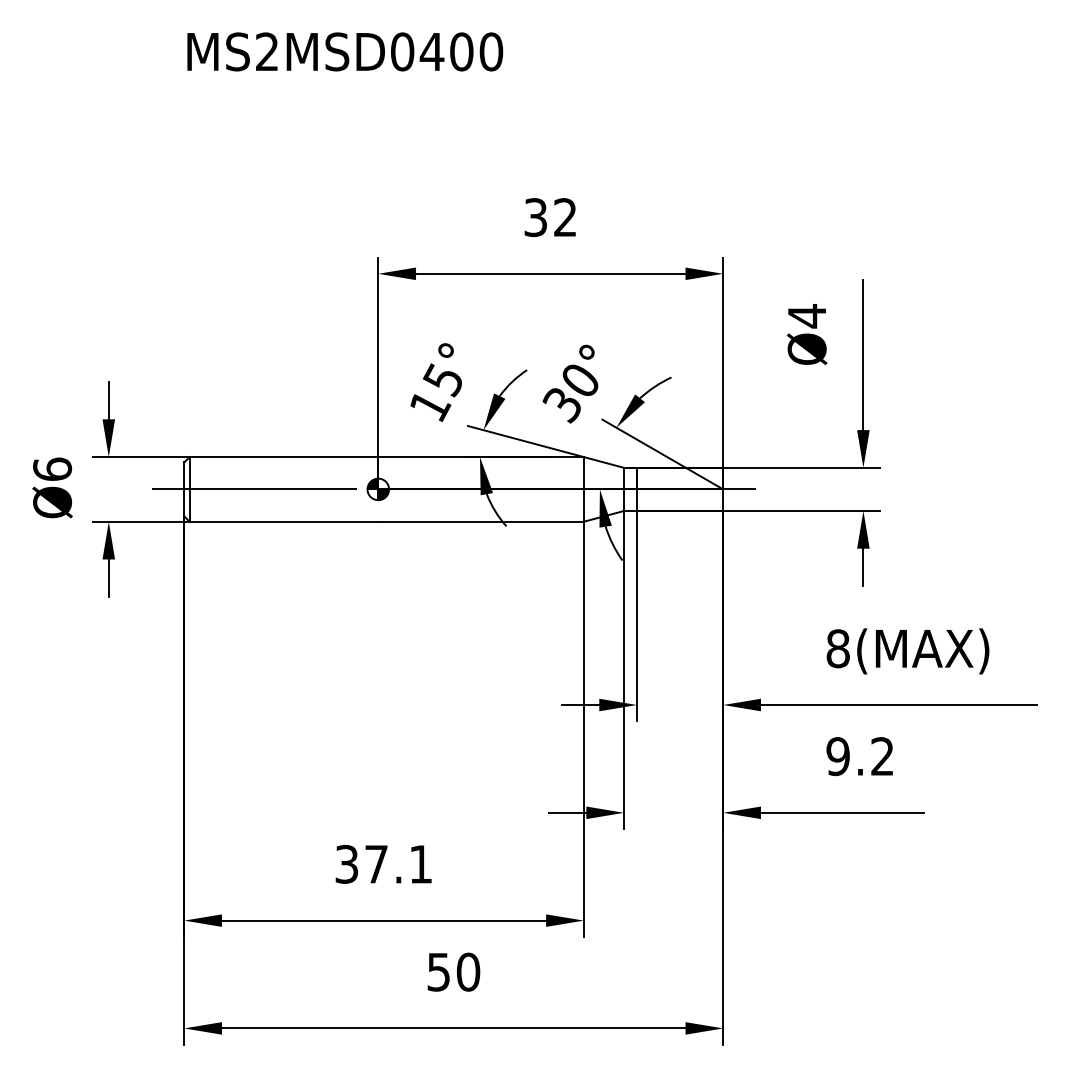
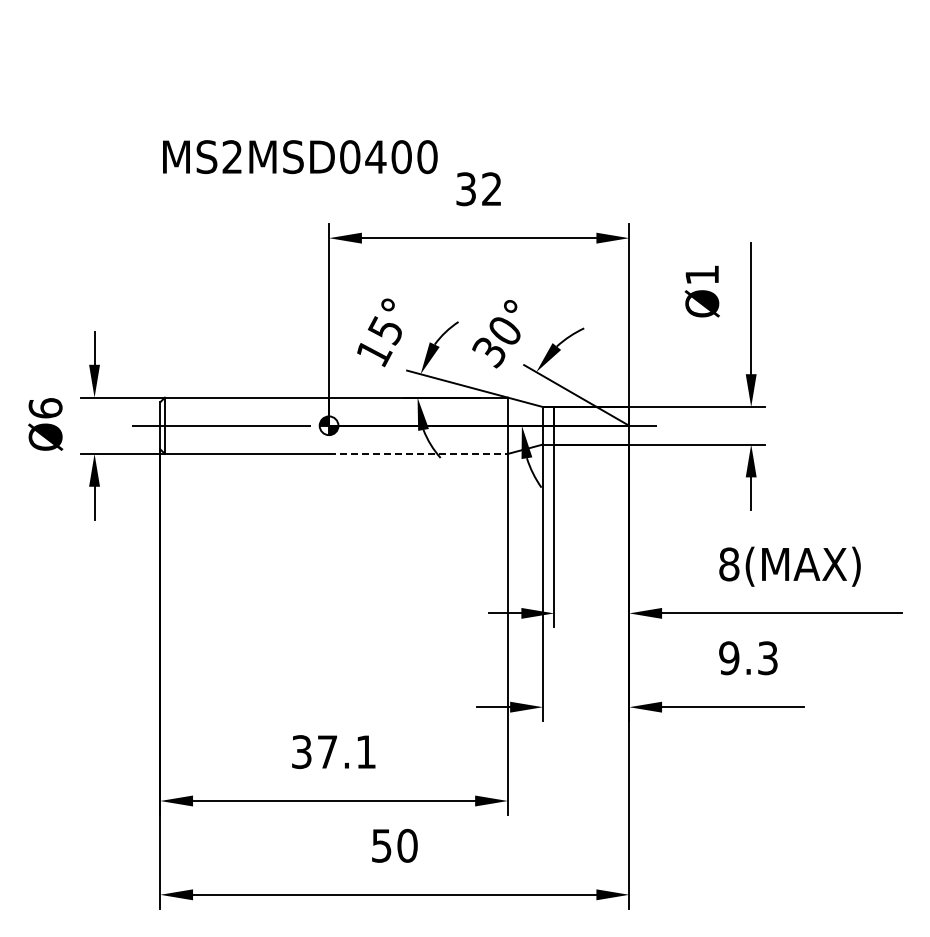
text: (345, 52) -> (300, 157), moved
text: (806, 315) -> (701, 274), Ø4 -> Ø1
line: (482, 521) -> (419, 453), solid -> dashed
text: (882, 756) -> (767, 658), 9.2 -> 9.3

